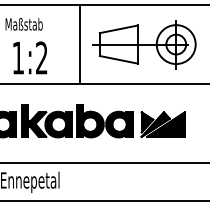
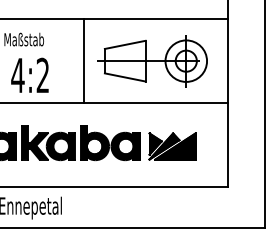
text: (17, 58) -> (17, 75), 1:2 -> 4:2

